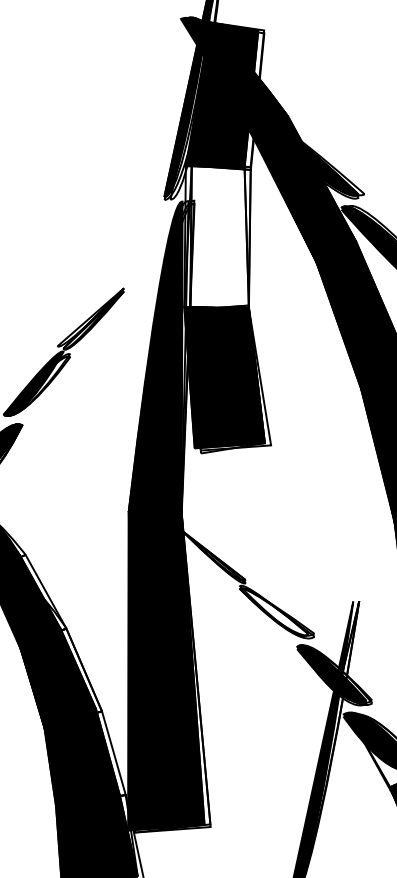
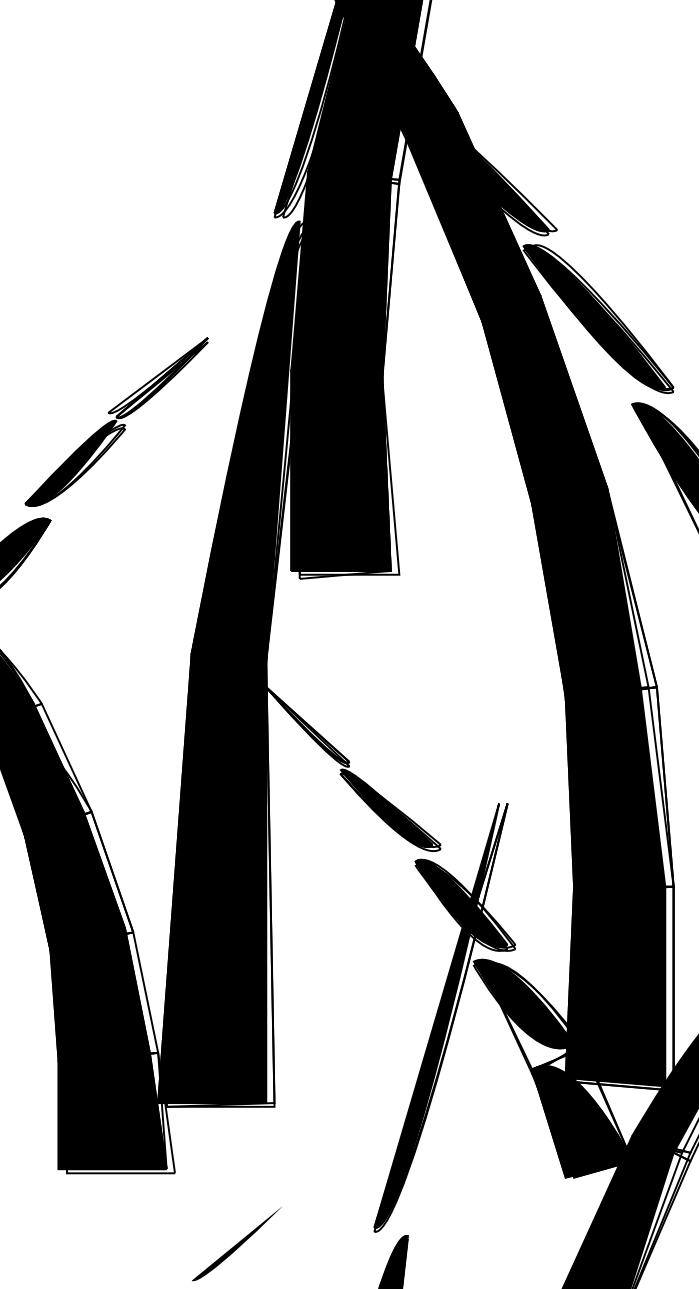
fill: (214, 237) -> (340, 275), added
fill: (274, 610) -> (386, 807), added

